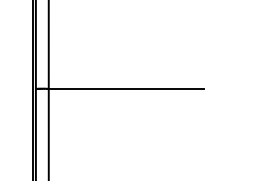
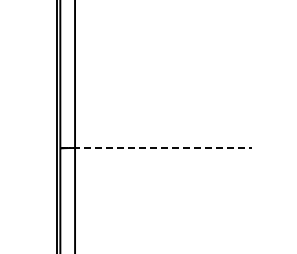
line: (125, 89) -> (162, 148), solid -> dashed

